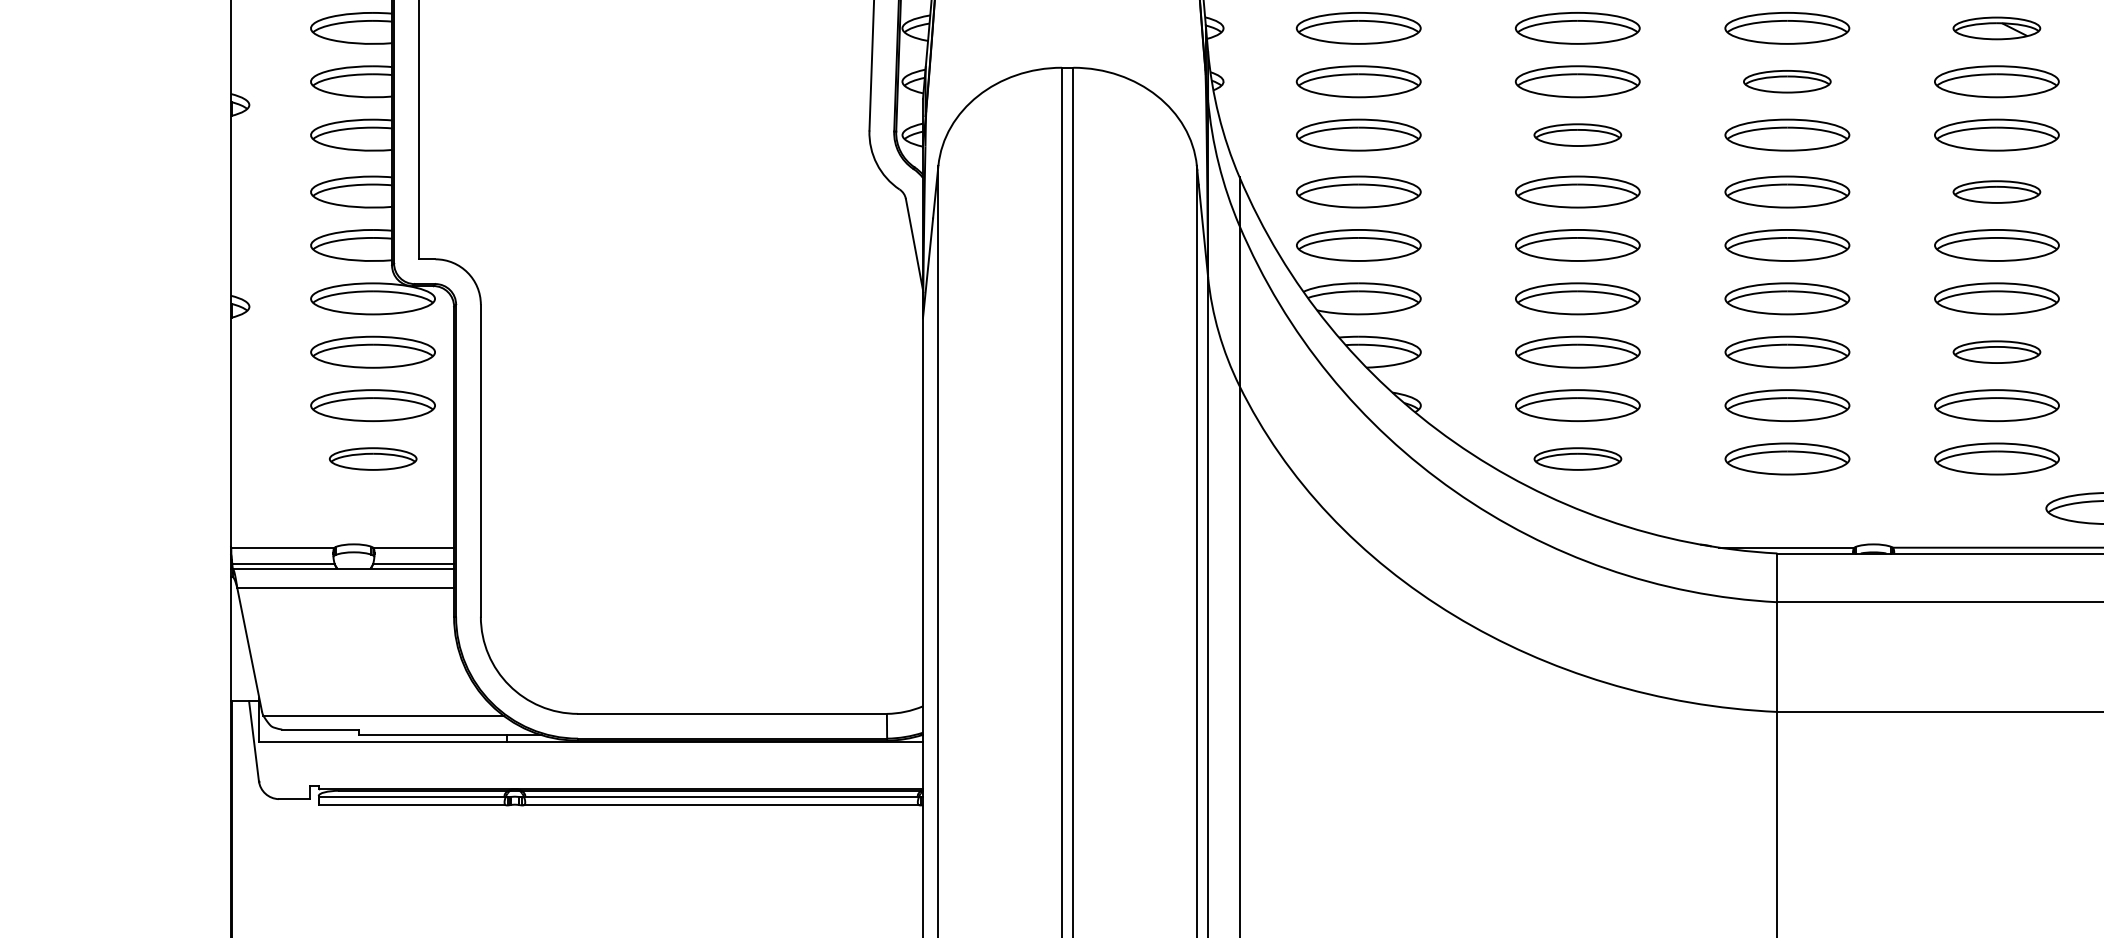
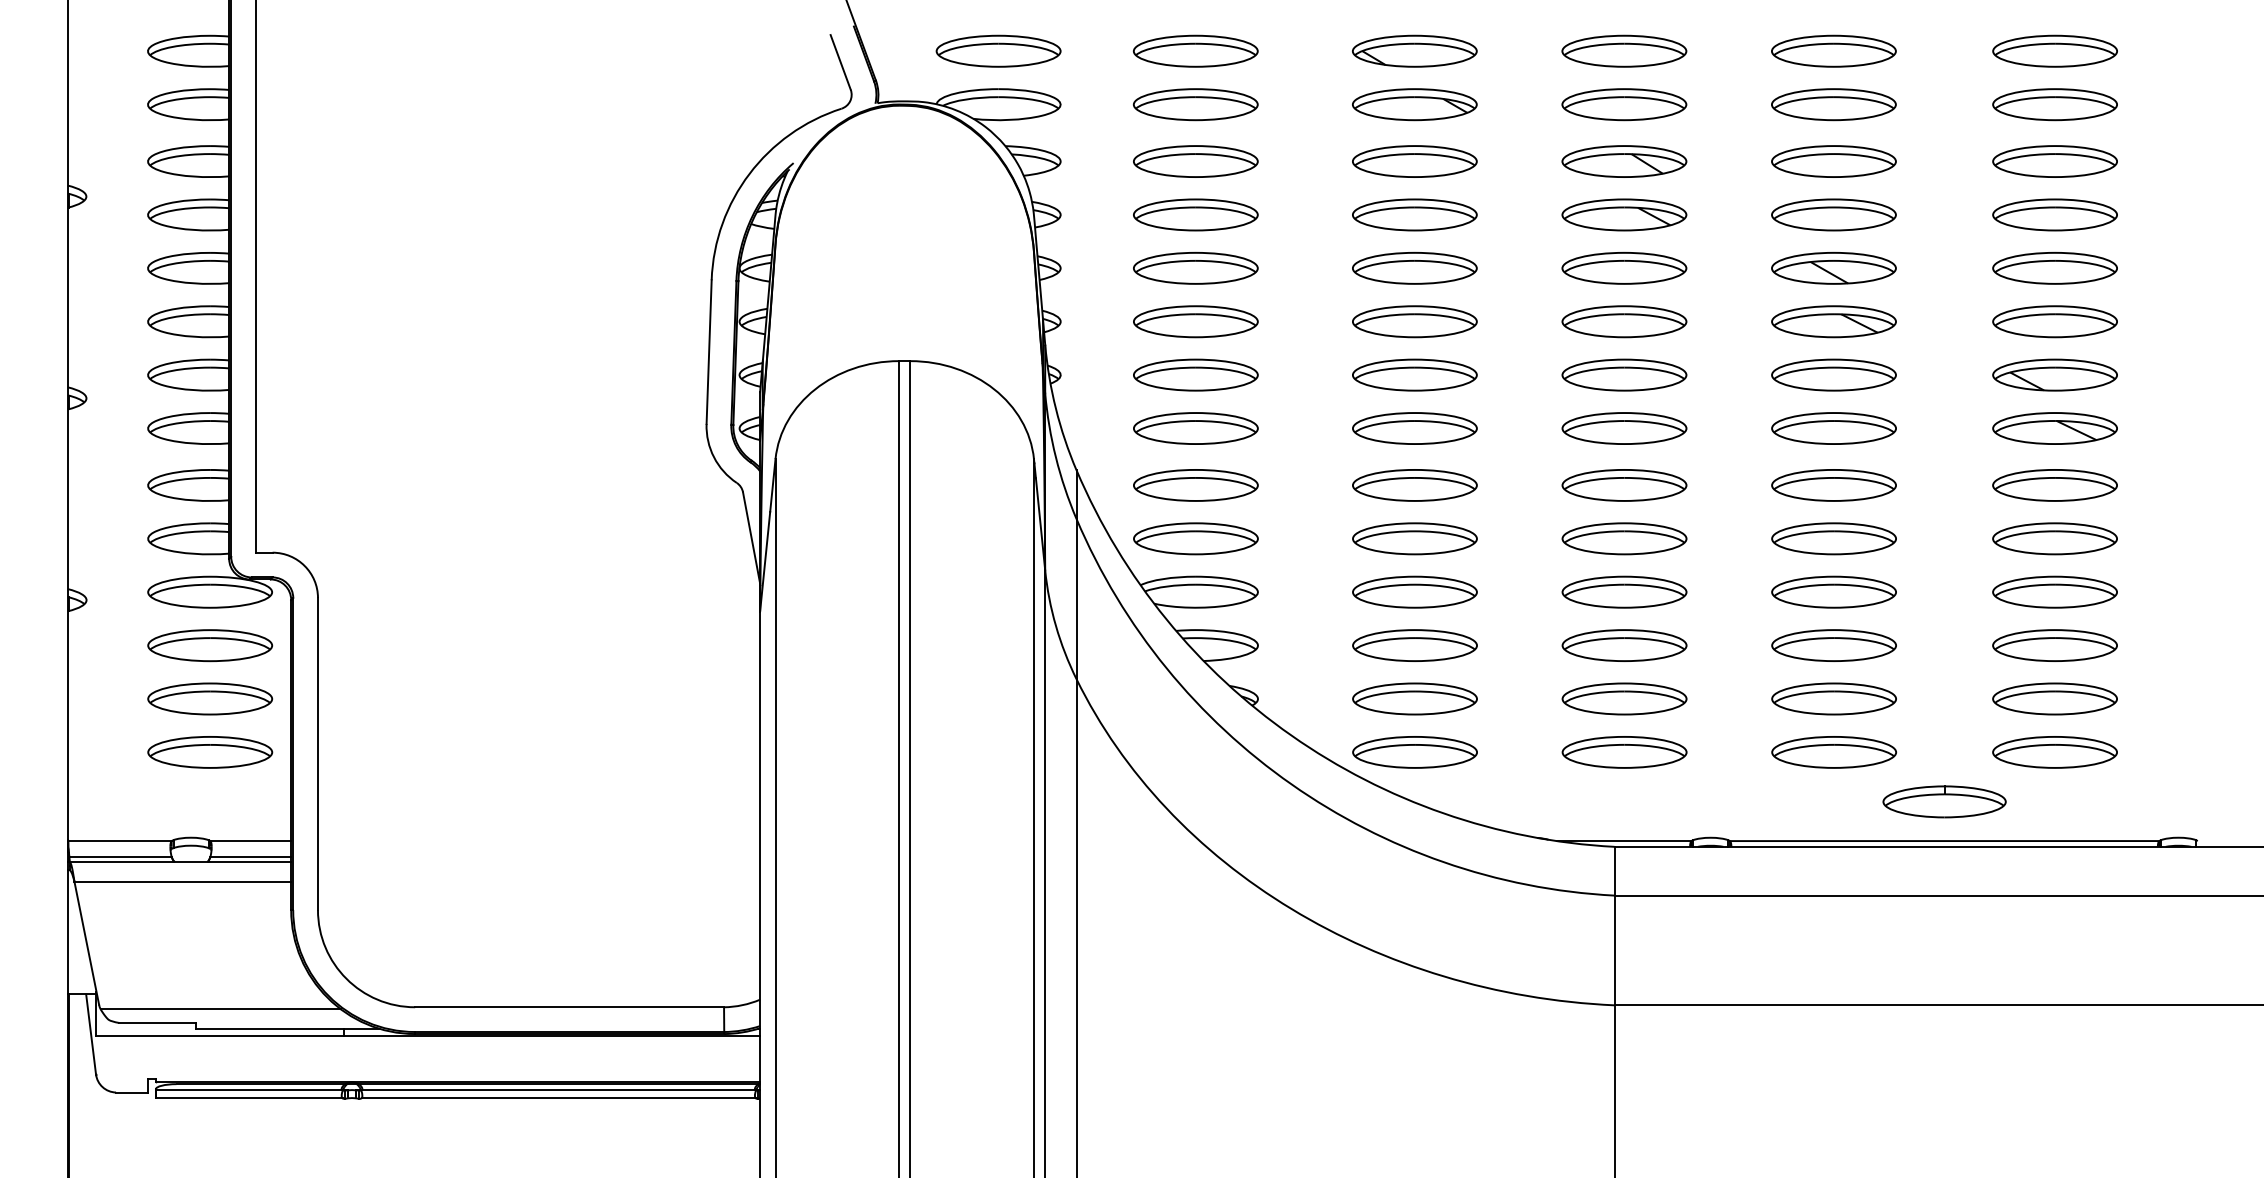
part: (1996, 28) -> (1833, 321), size x1.43
part: (1787, 81) -> (1624, 374), size x1.43
part: (1577, 135) -> (1414, 428), size x1.43
part: (1996, 192) -> (1833, 485), size x1.43
part: (1996, 352) -> (1833, 645), size x1.43
part: (373, 459) -> (210, 752), size x1.43
part: (1577, 459) -> (1414, 752), size x1.43

